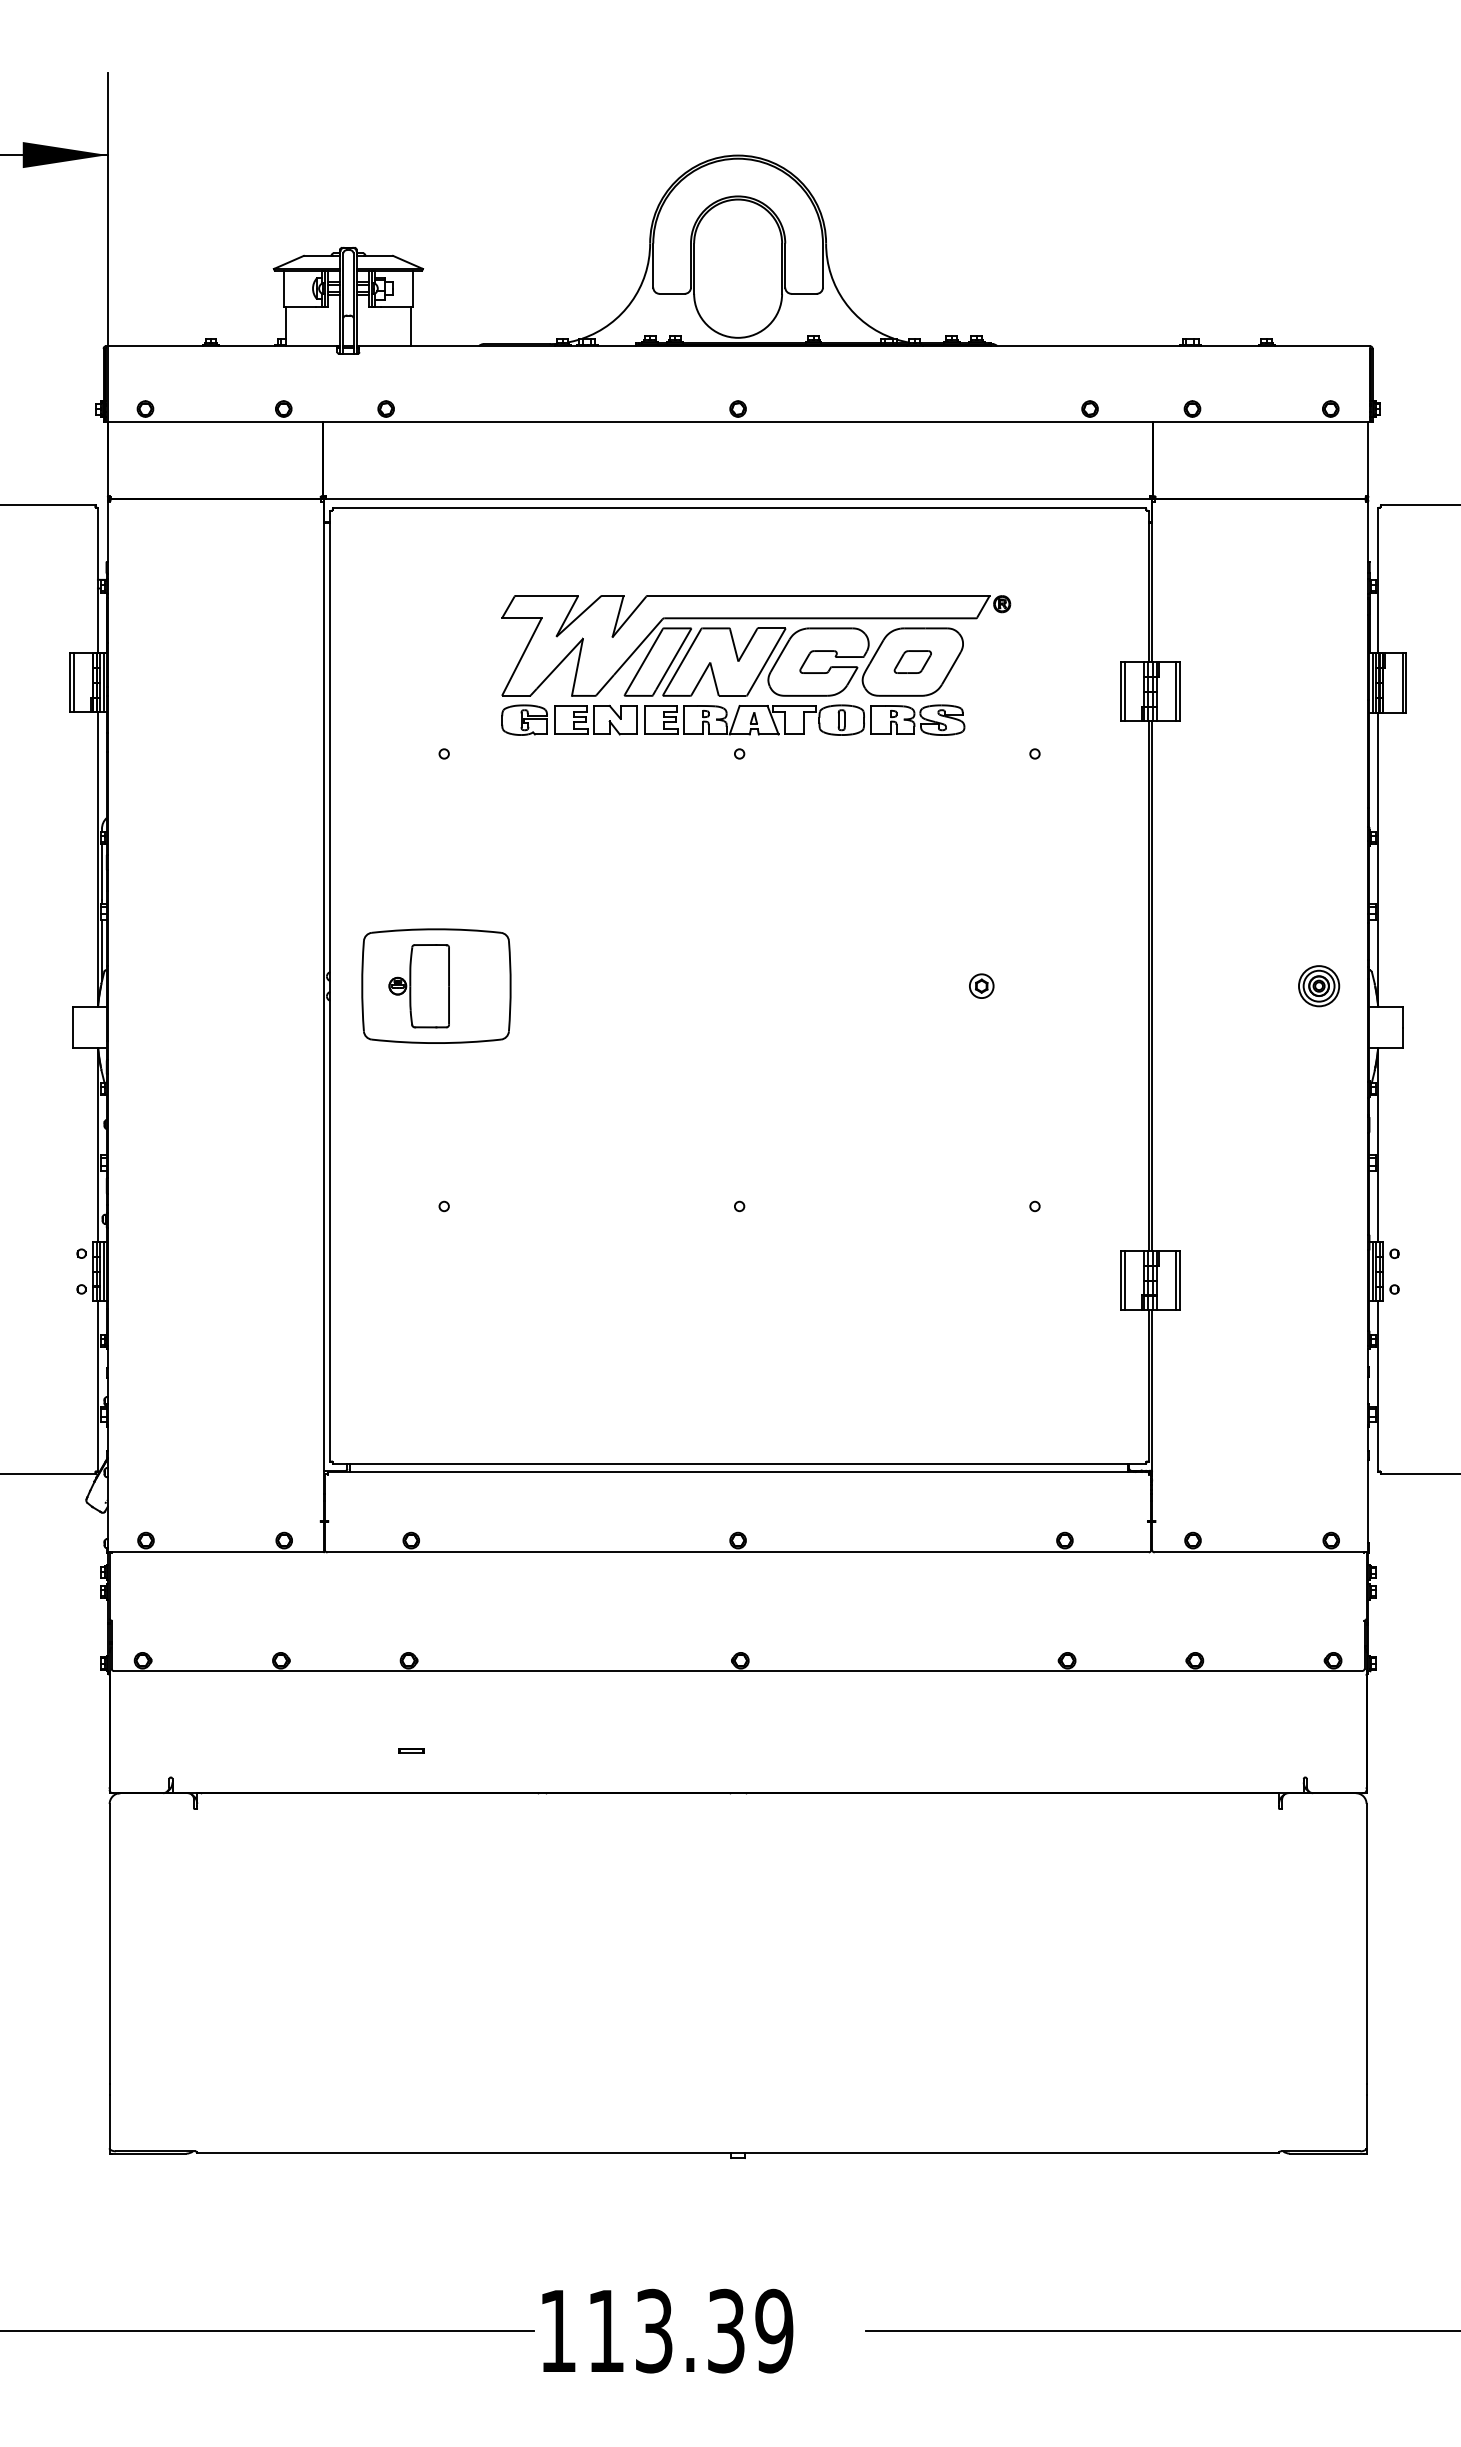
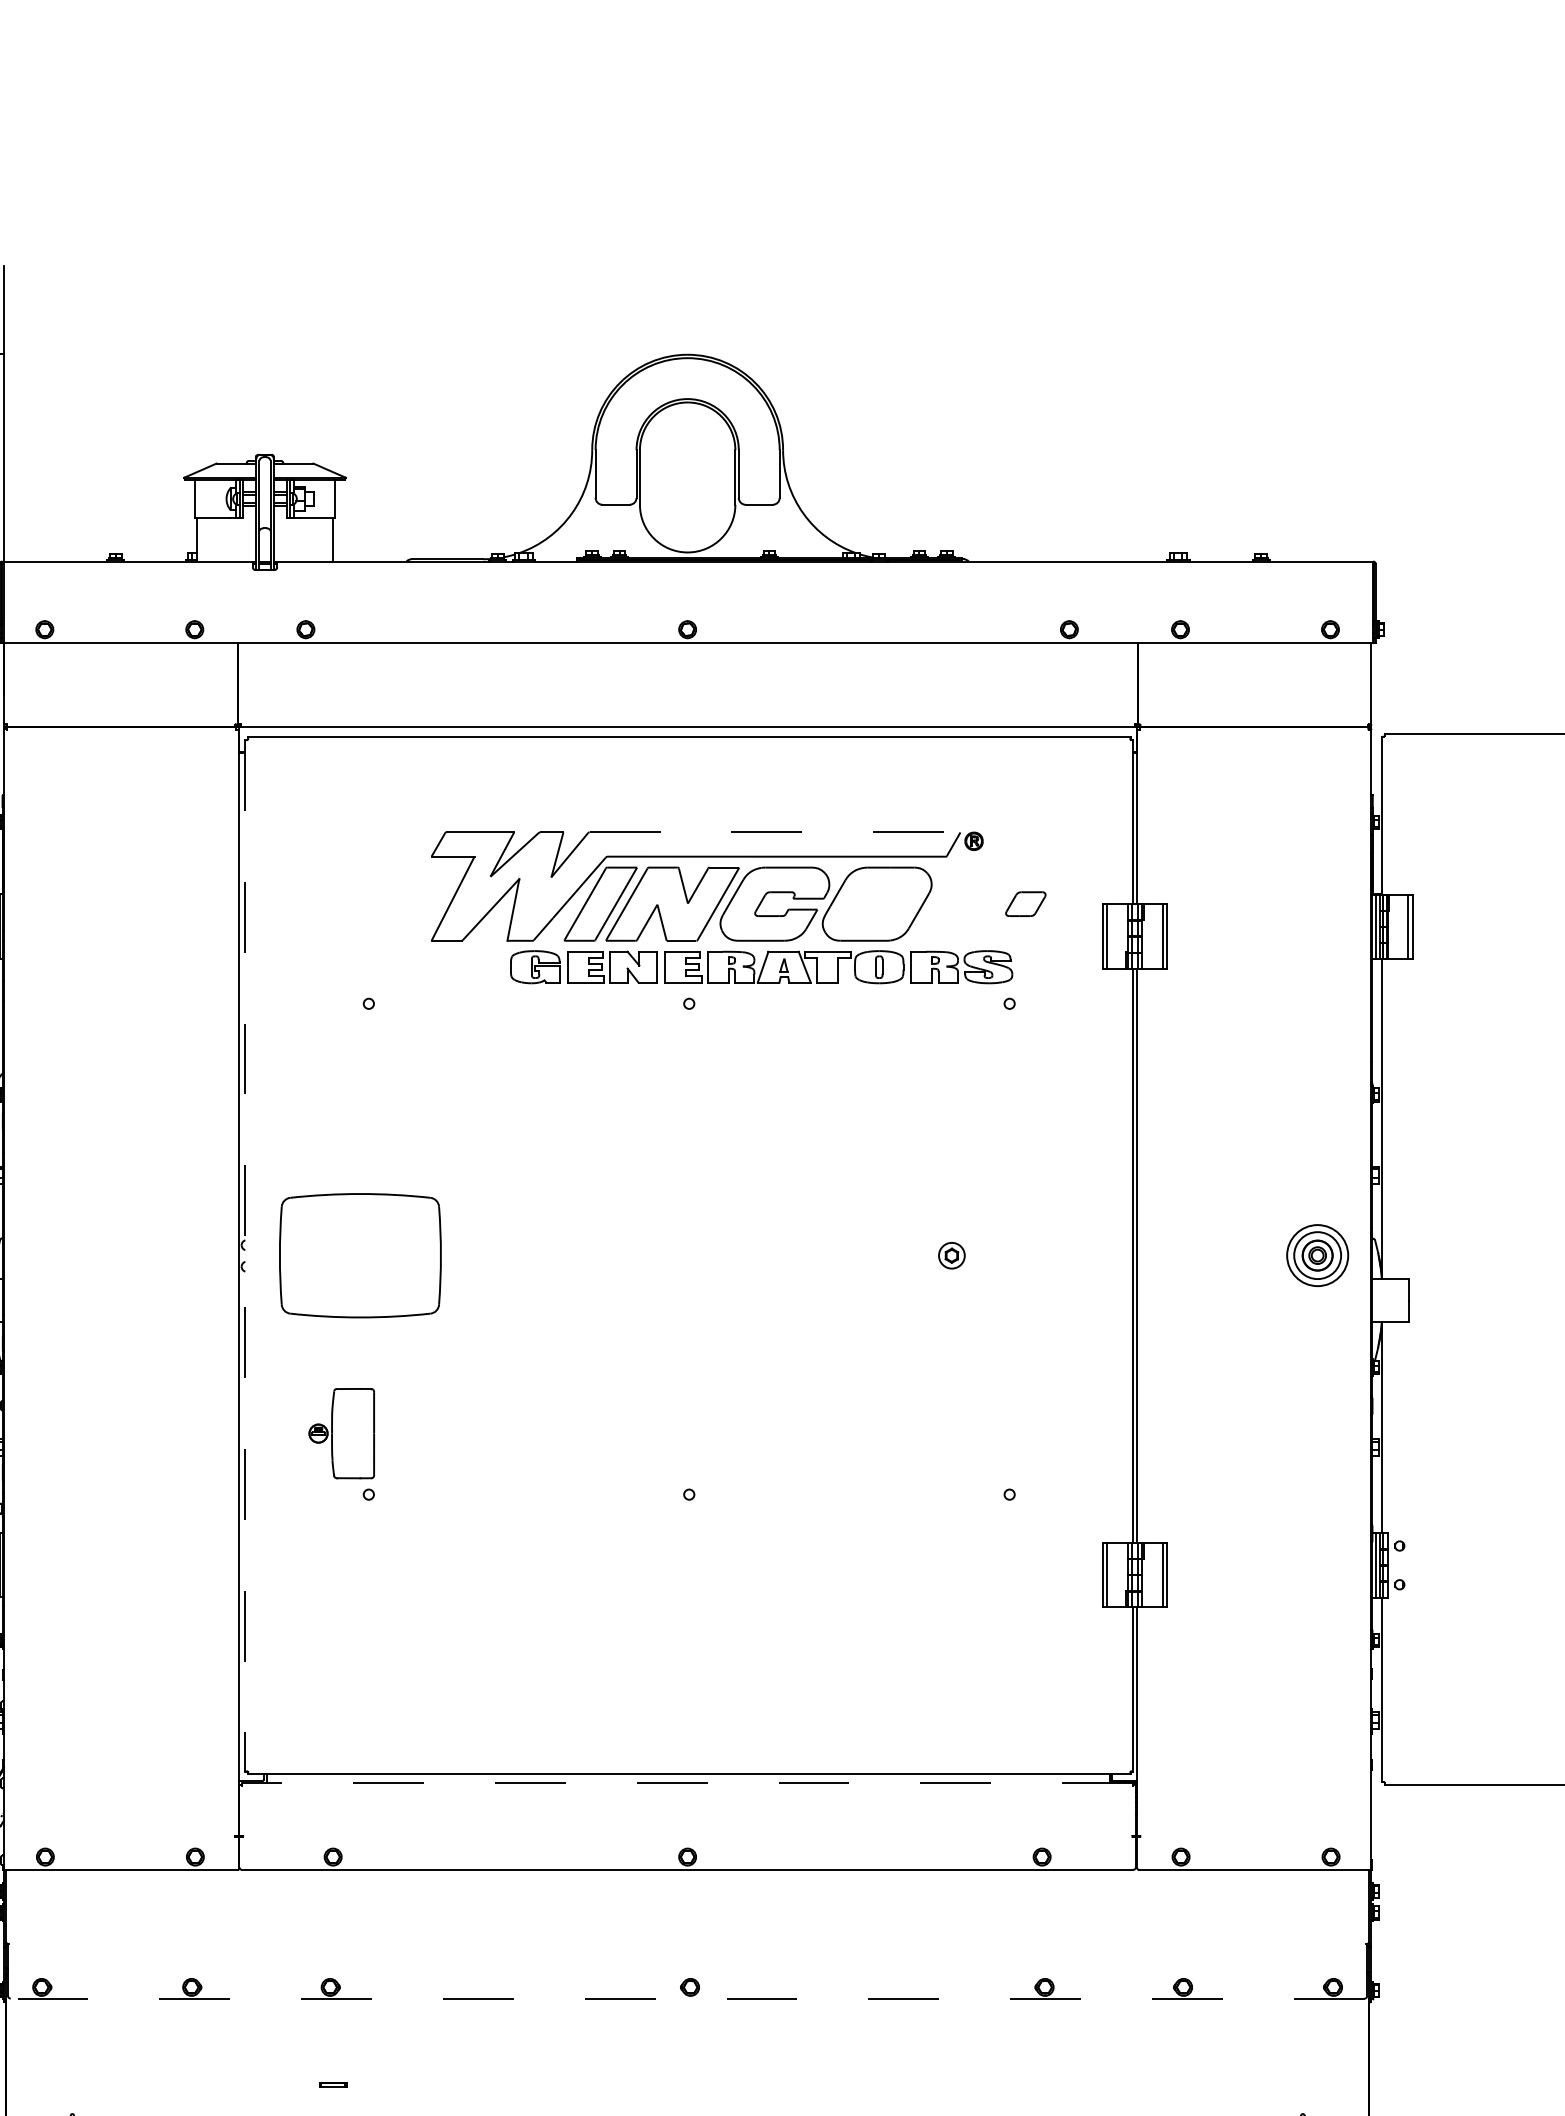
line: (818, 595) -> (774, 831), solid -> dashed
part: (912, 661) -> (1025, 903), moved
part: (733, 719) -> (761, 966), moved
line: (330, 986) -> (245, 1256), solid -> dashed
part: (418, 986) -> (340, 1433), moved
part: (1319, 986) -> (1318, 1256), size x1.4
line: (738, 1471) -> (688, 1782), solid -> dashed
line: (737, 1671) -> (686, 1999), solid -> dashed

